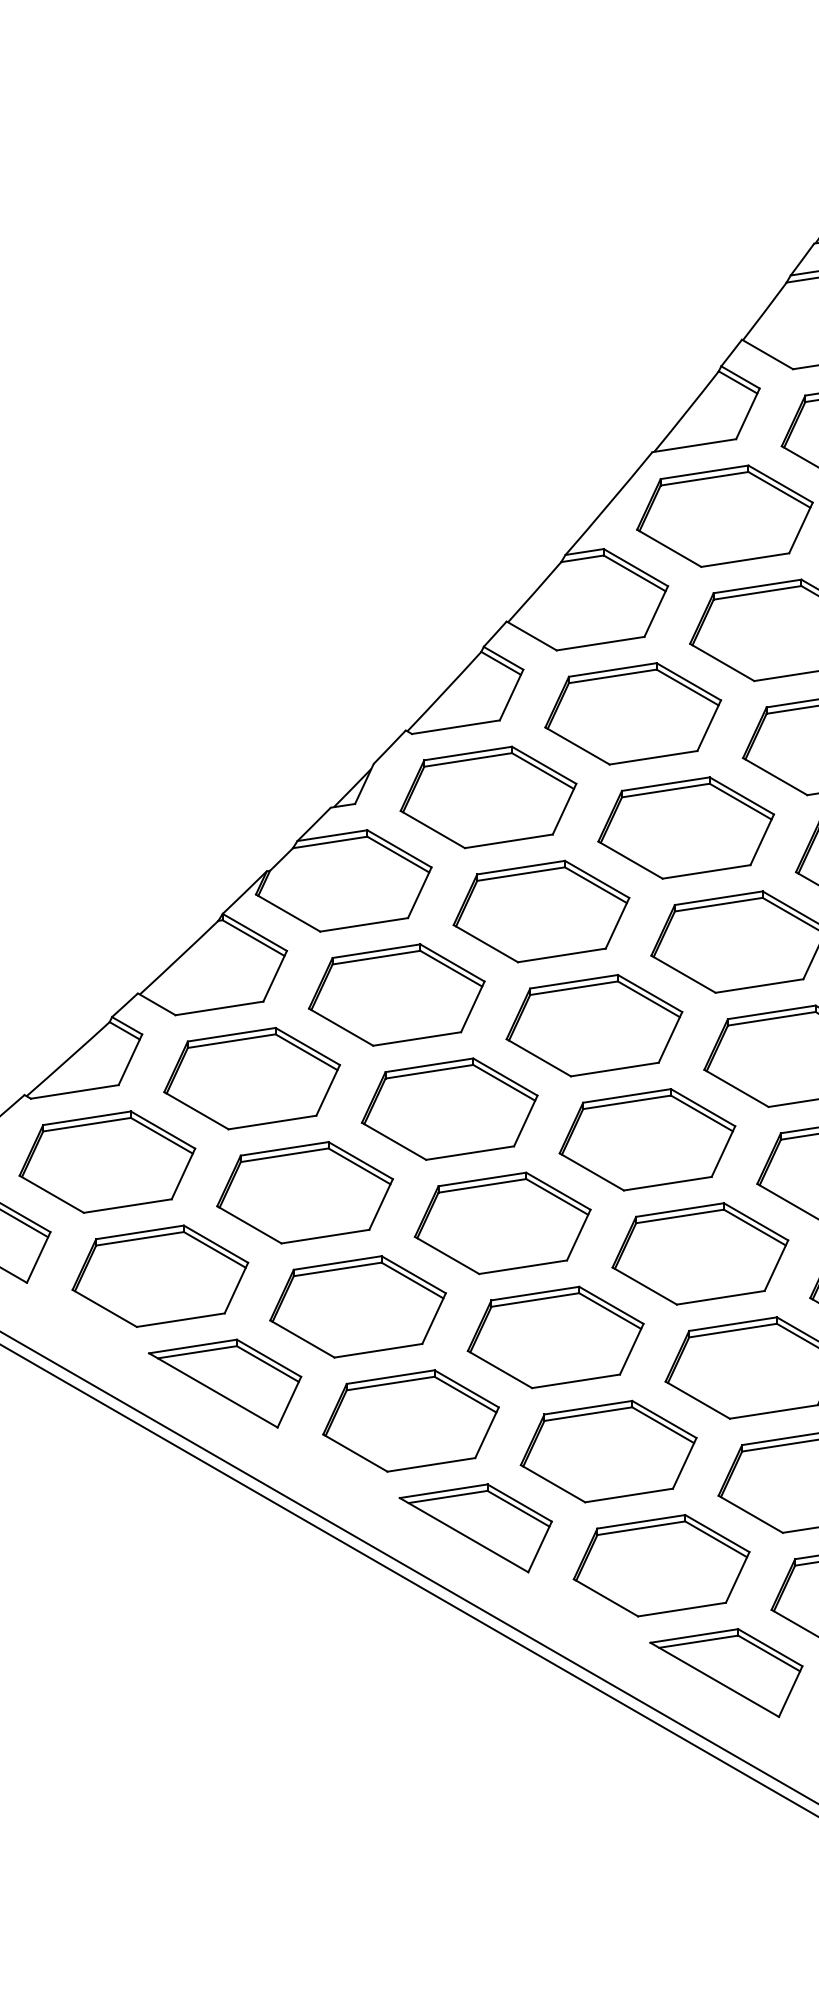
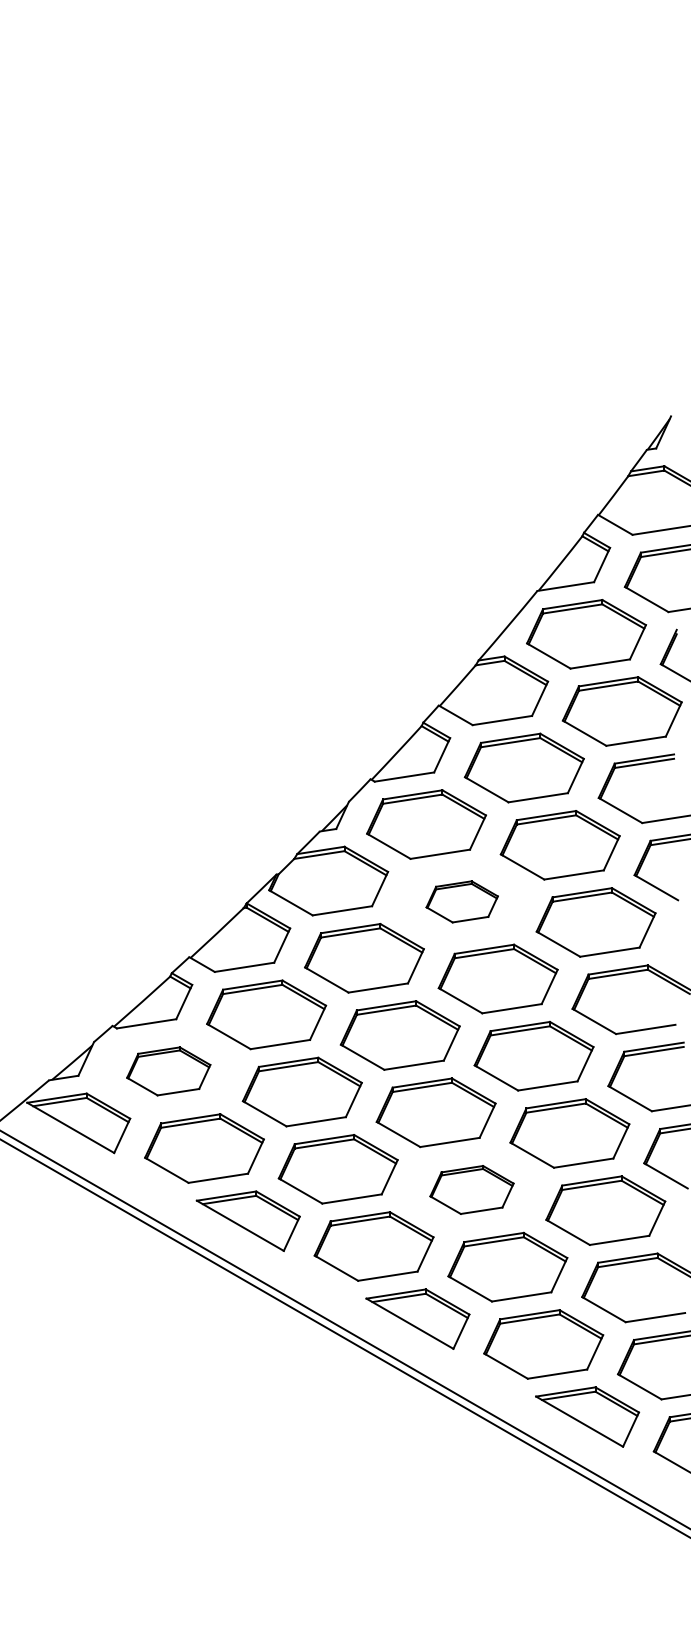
part: (540, 911) -> (461, 901), size x0.6
part: (107, 1162) -> (168, 1071), size x0.7
part: (554, 1336) -> (471, 1189), size x0.7

